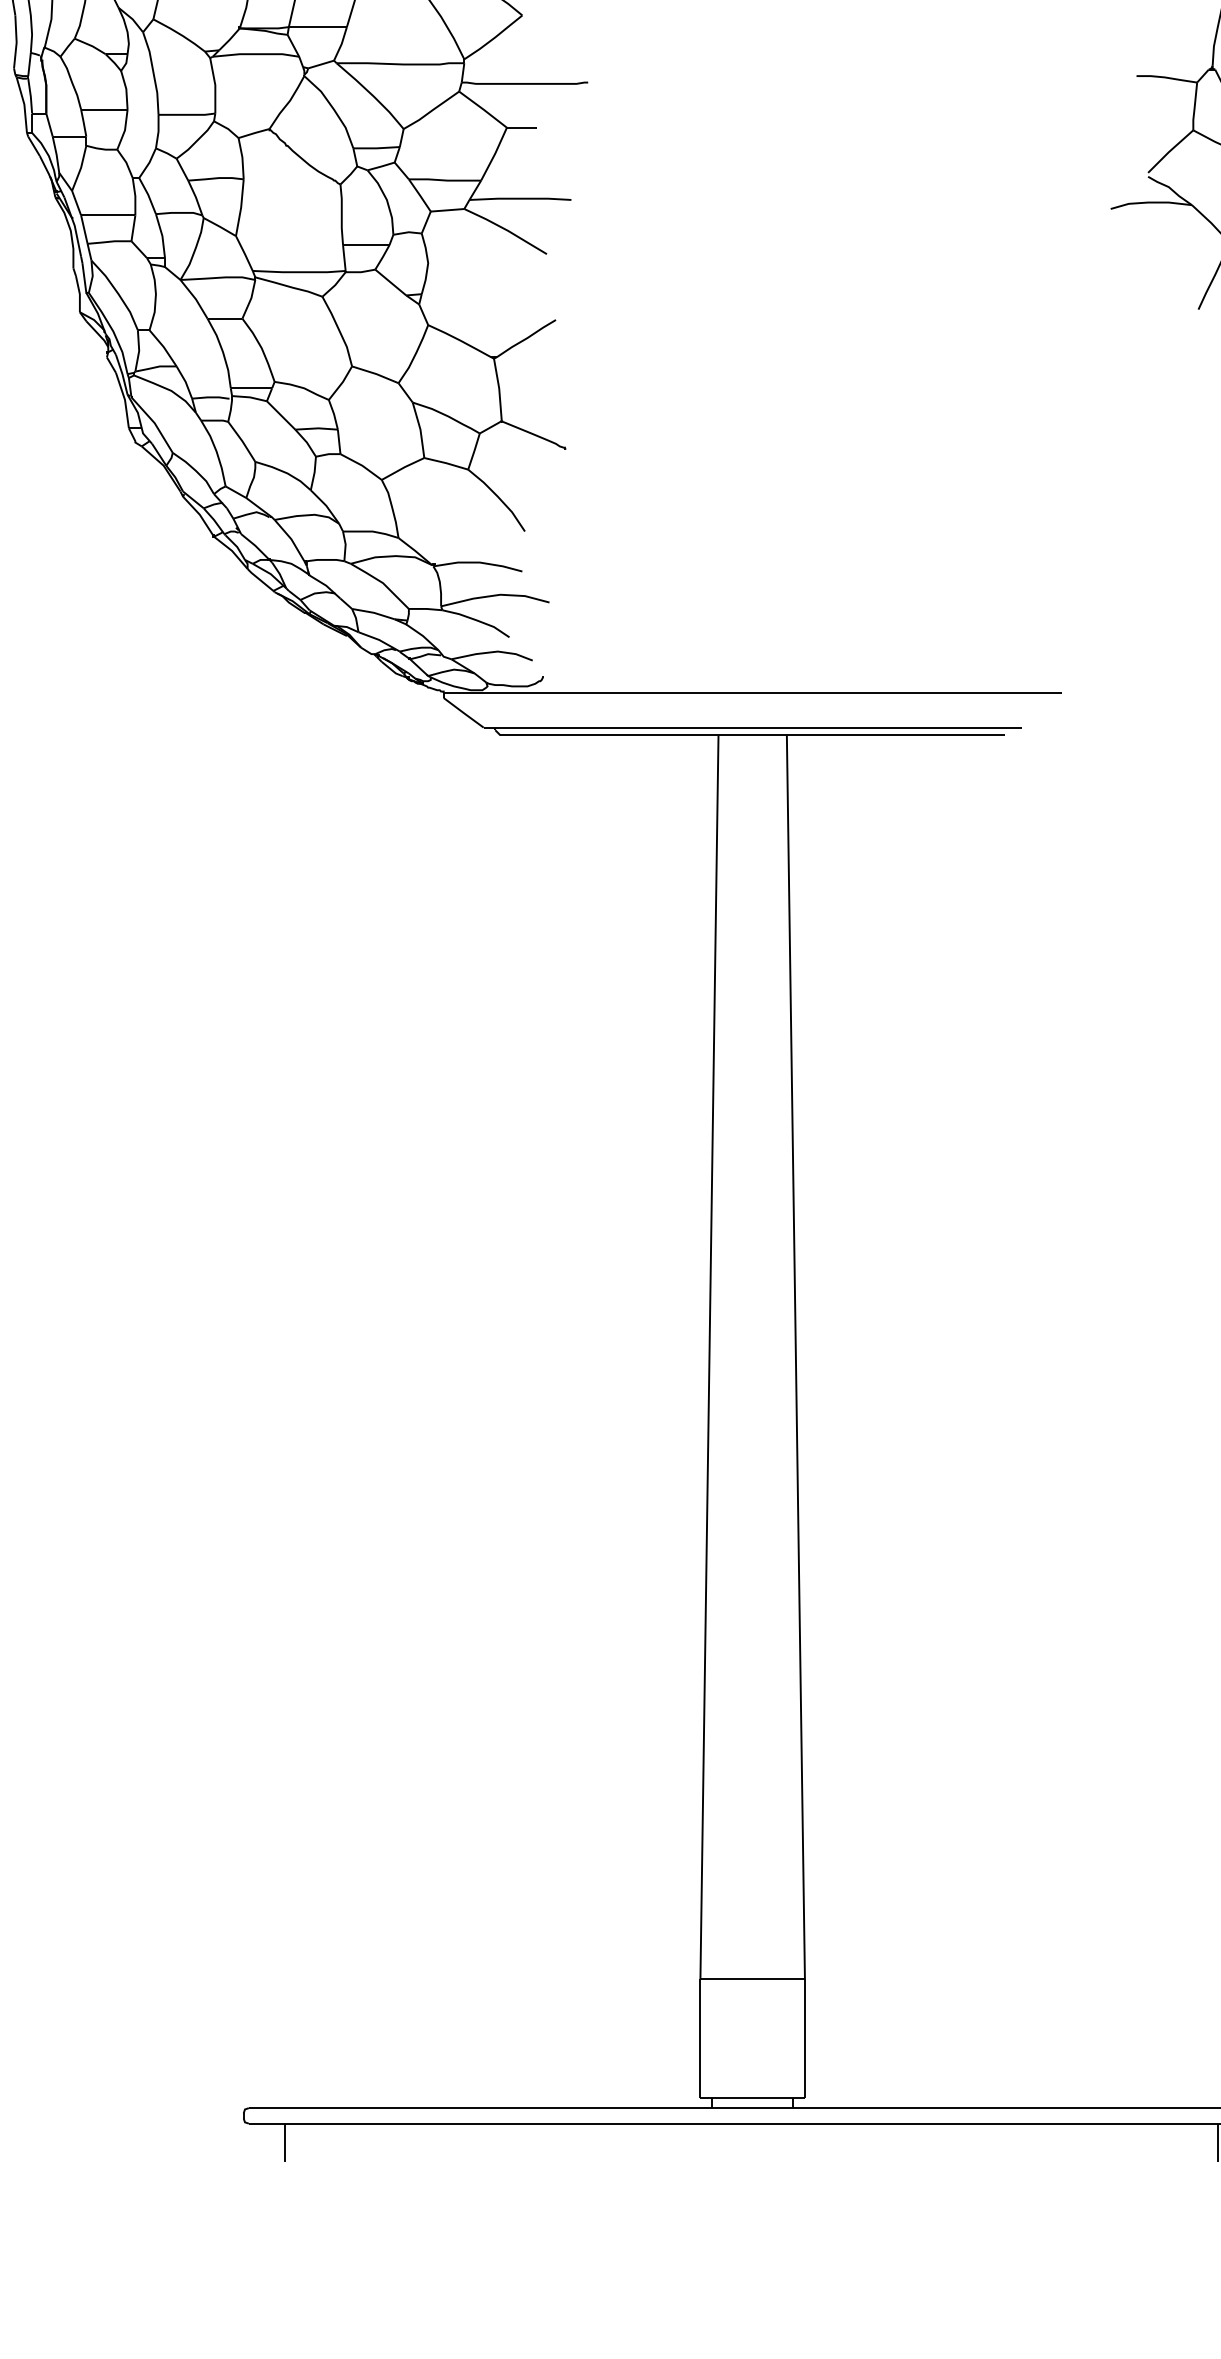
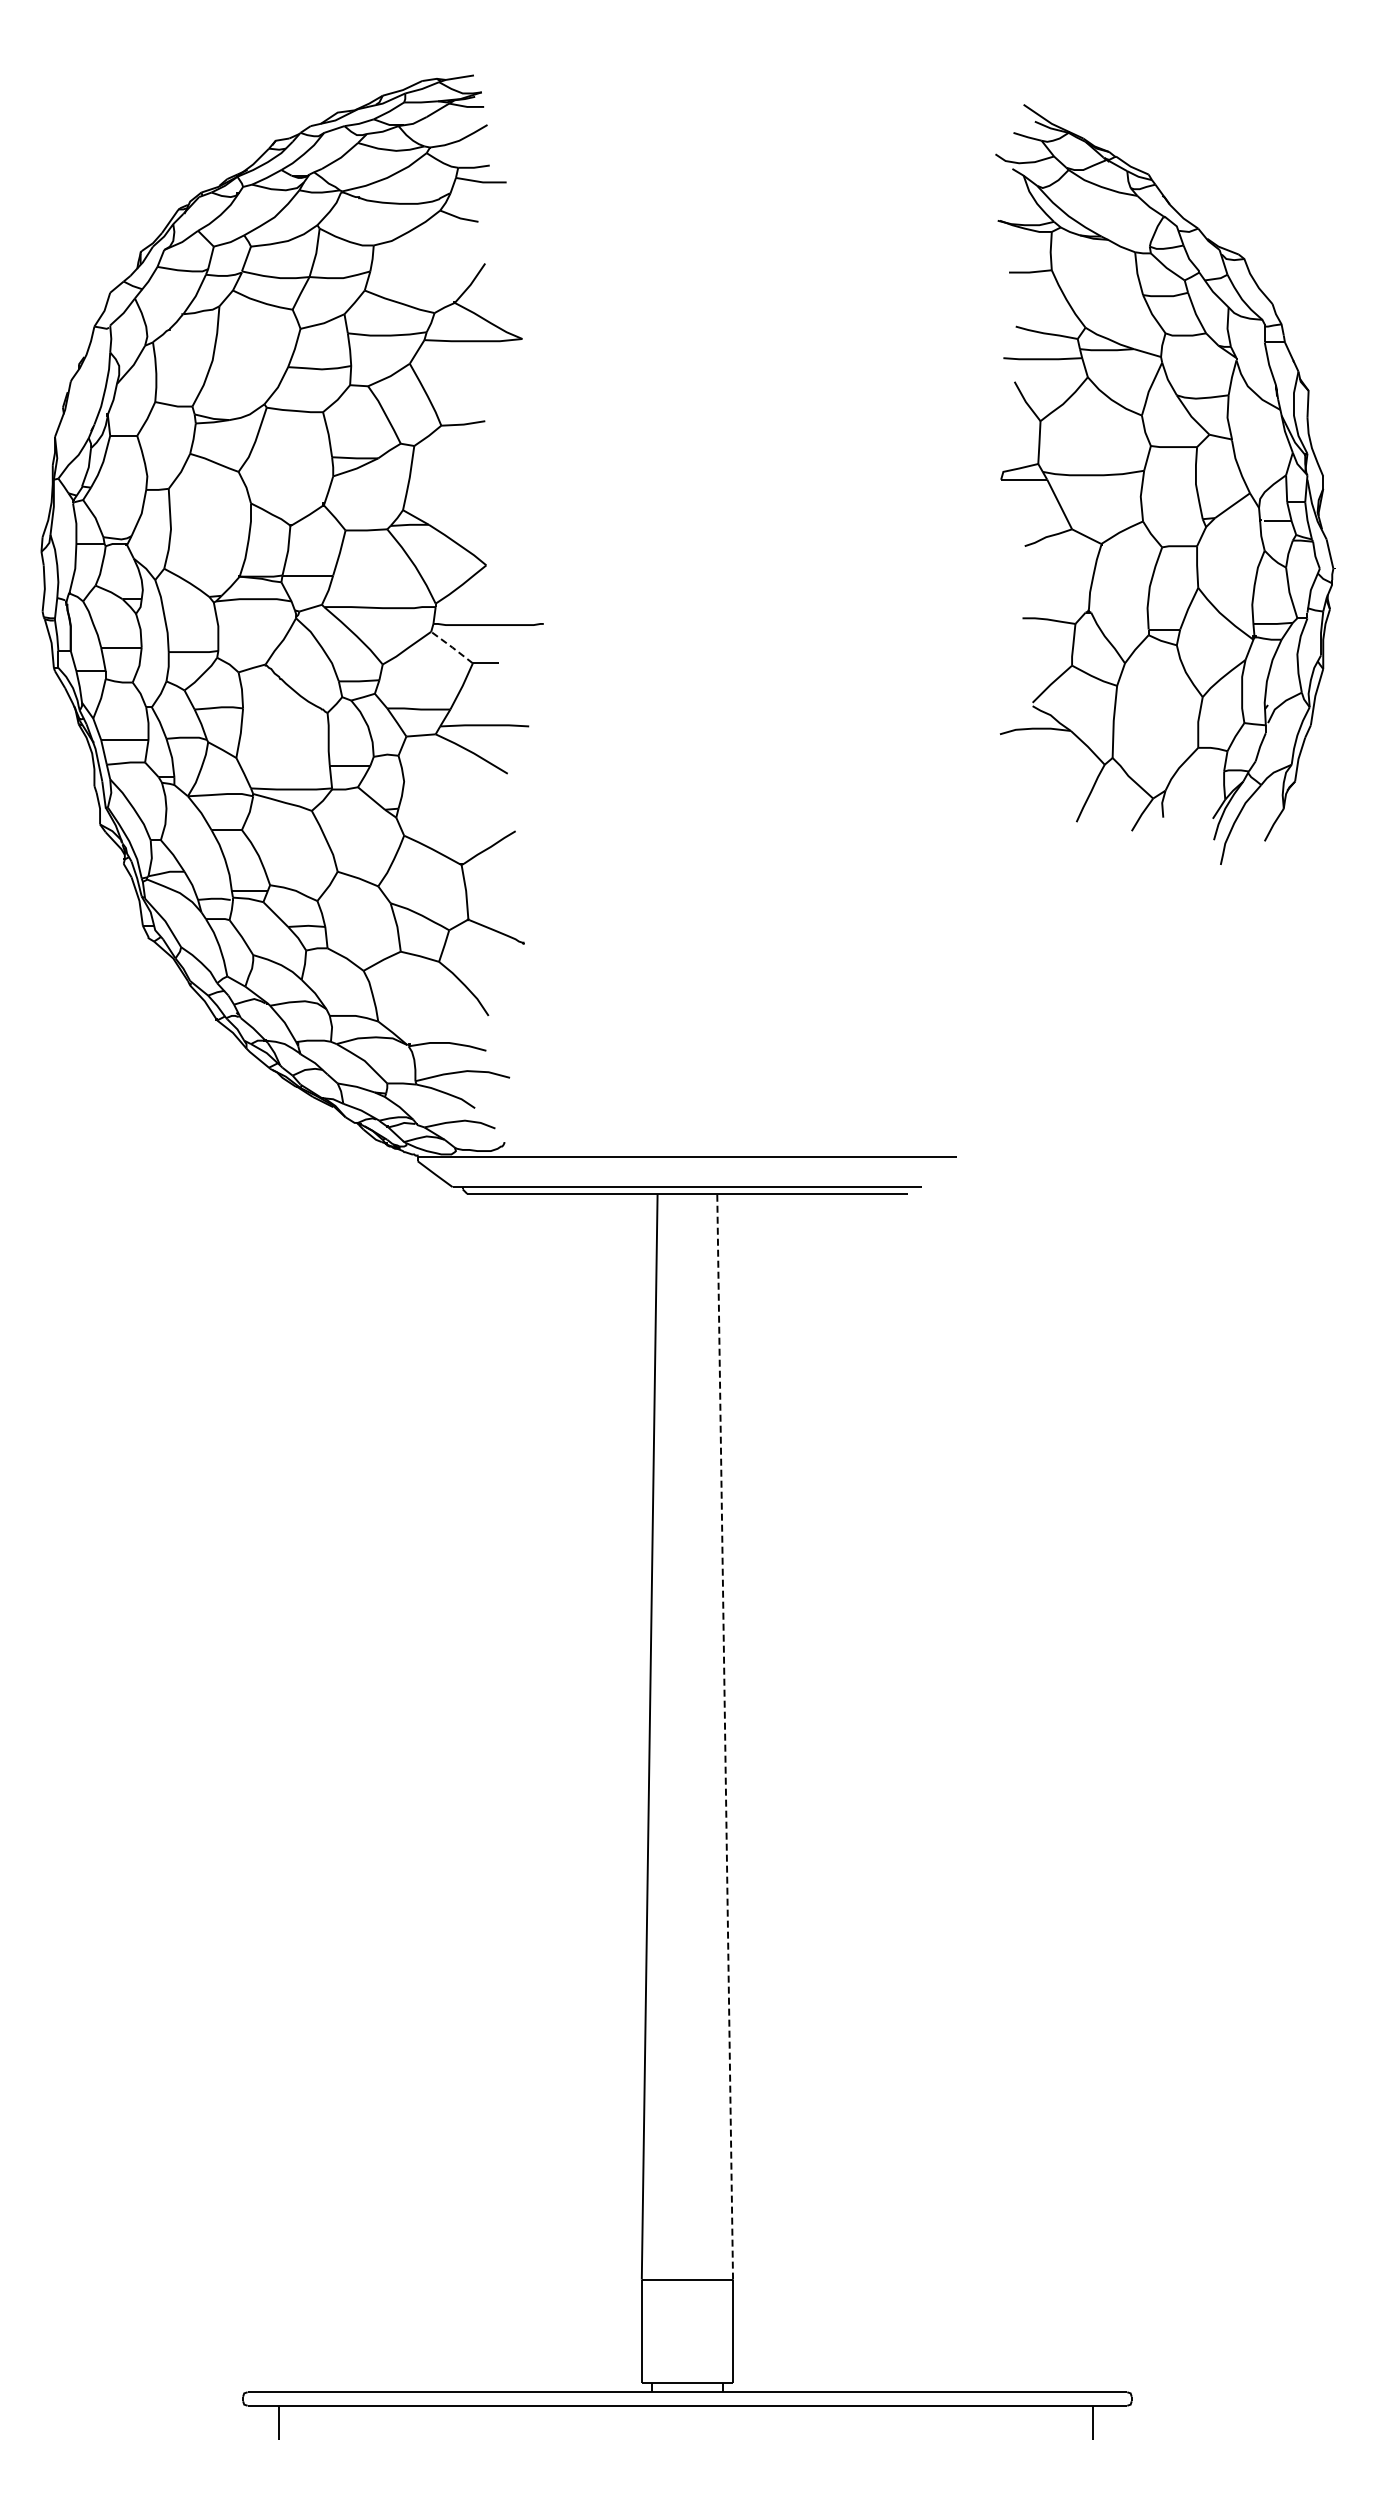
line: (483, 109) -> (452, 647), solid -> dashed
line: (796, 1356) -> (725, 1736), solid -> dashed

